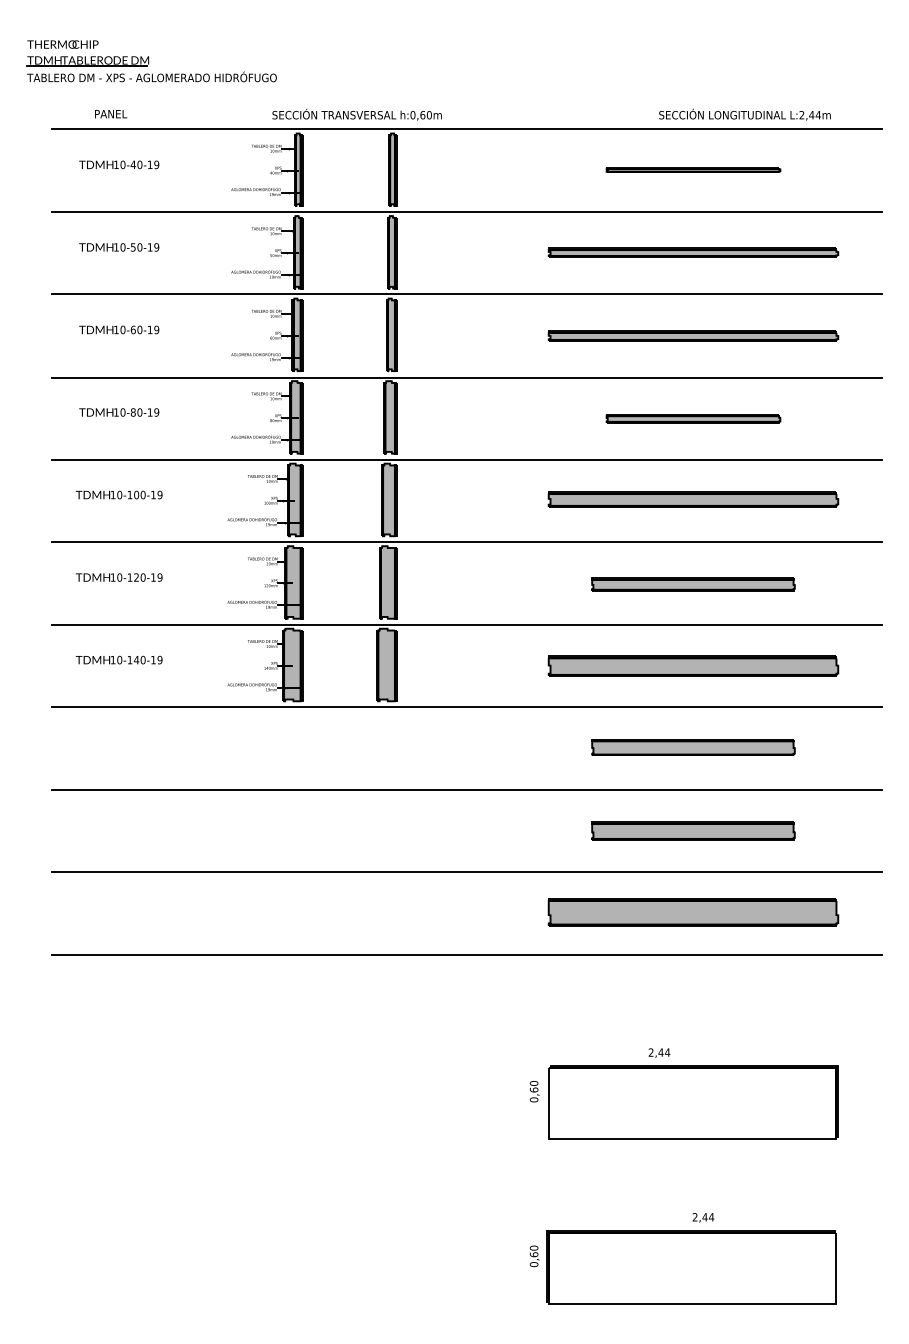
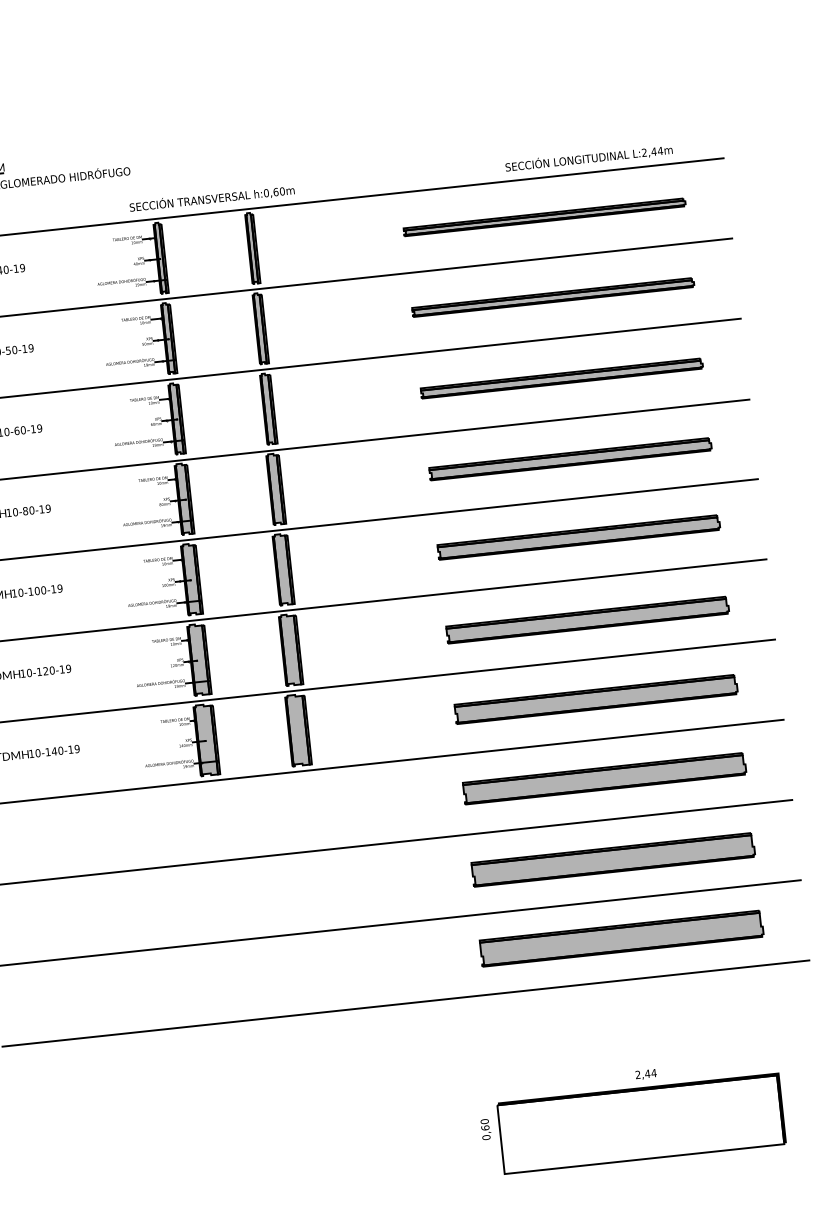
part: (693, 169) -> (544, 216), size x1.67
part: (693, 418) -> (570, 458), size x1.67
part: (693, 584) -> (587, 620), size x1.43
part: (693, 747) -> (604, 778), size x1.43
part: (693, 830) -> (613, 859), size x1.43
text: (659, 1052) -> (646, 1073), moved

